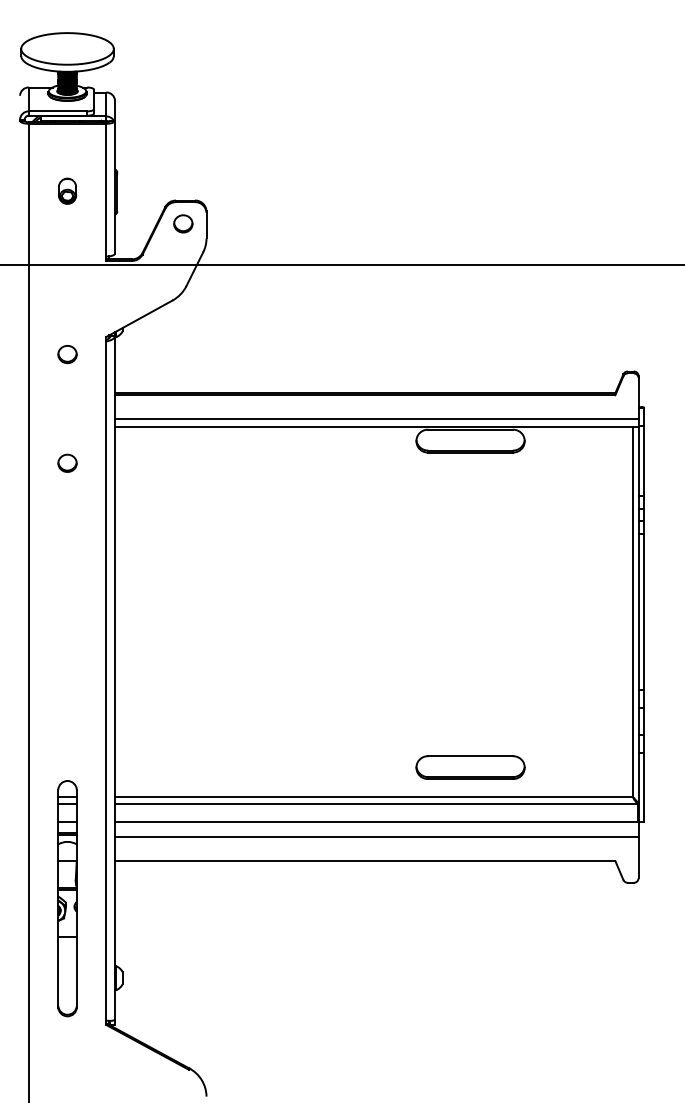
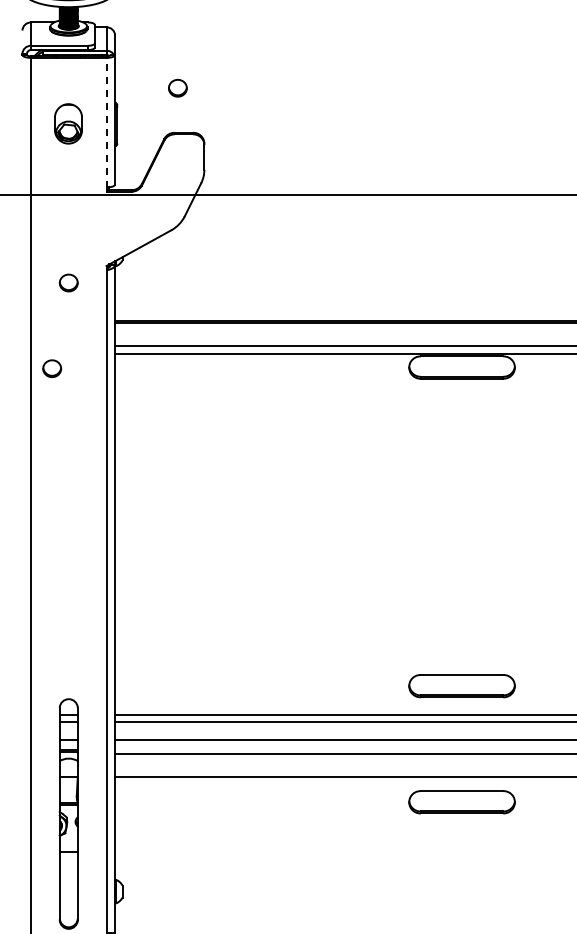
line: (106, 189) -> (106, 122), solid -> dashed
part: (67, 190) -> (68, 122), size x1.6
part: (183, 223) -> (178, 87), moved
part: (67, 462) -> (52, 367), moved
part: (470, 886) -> (461, 802), added

